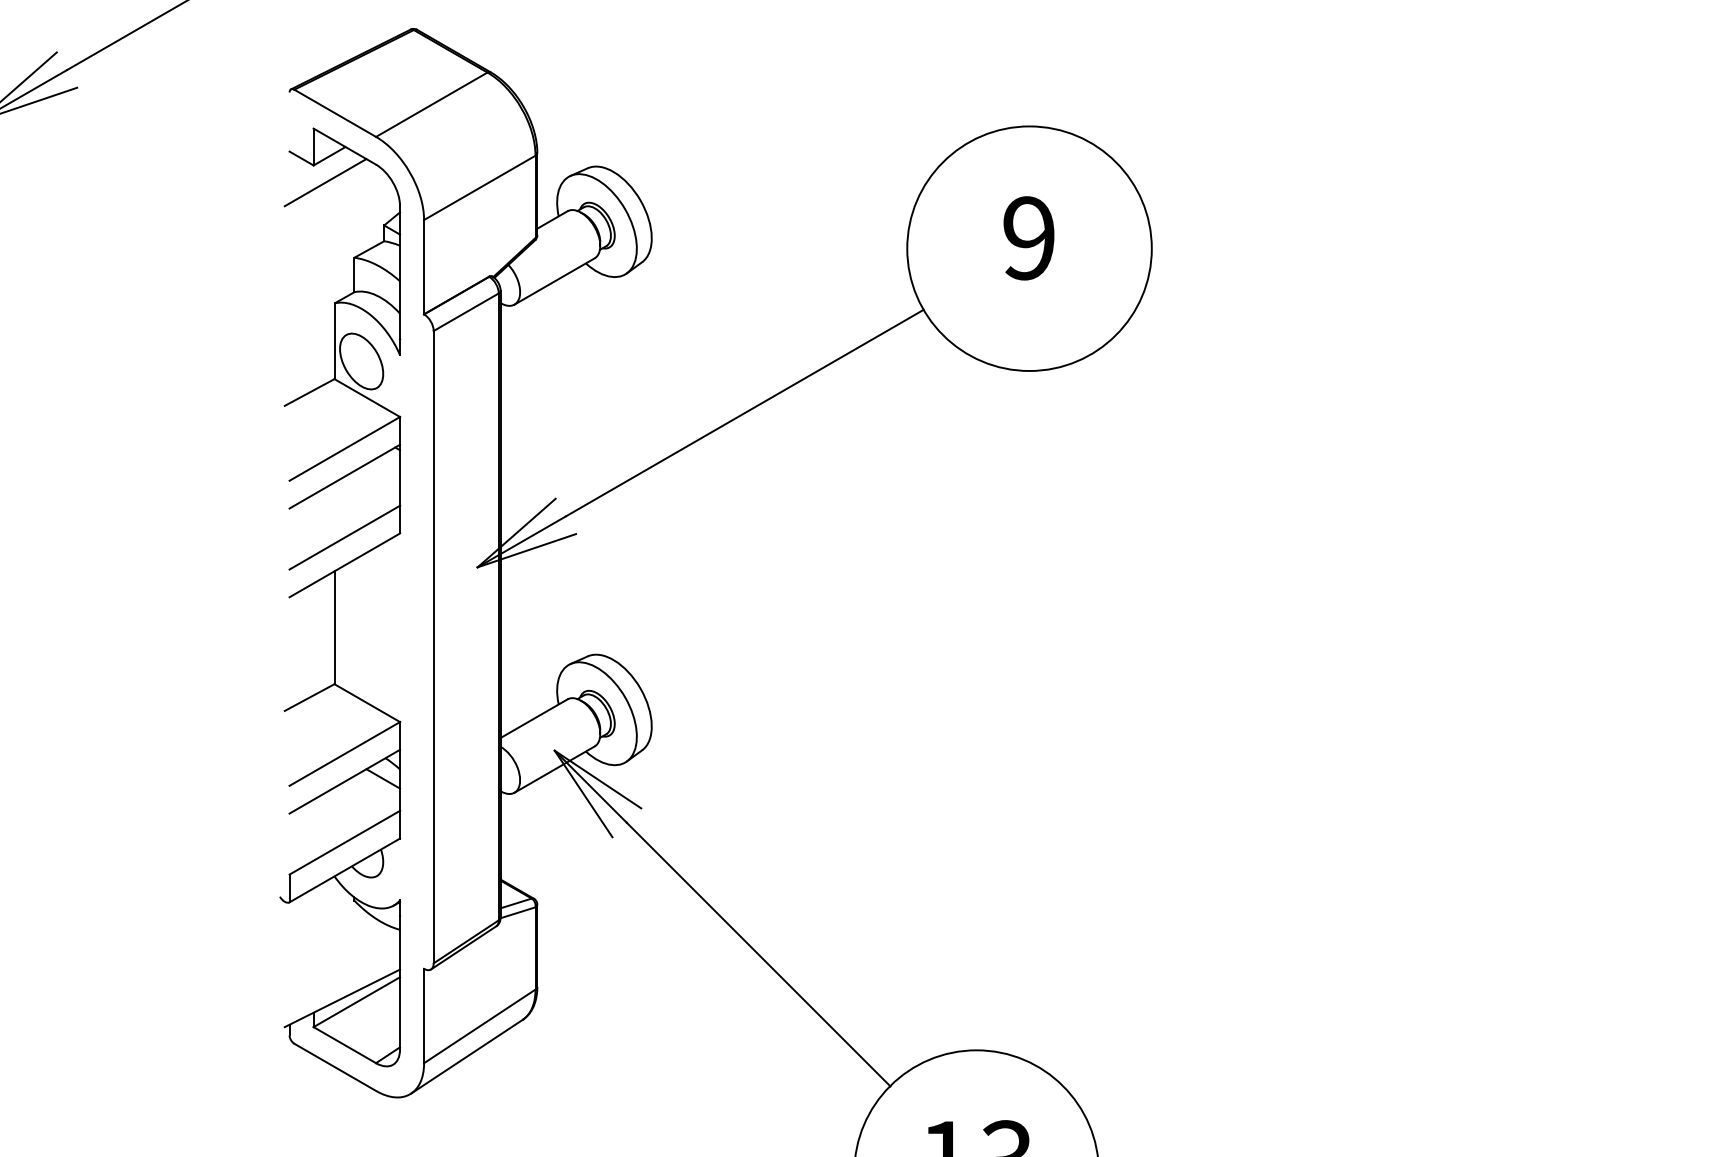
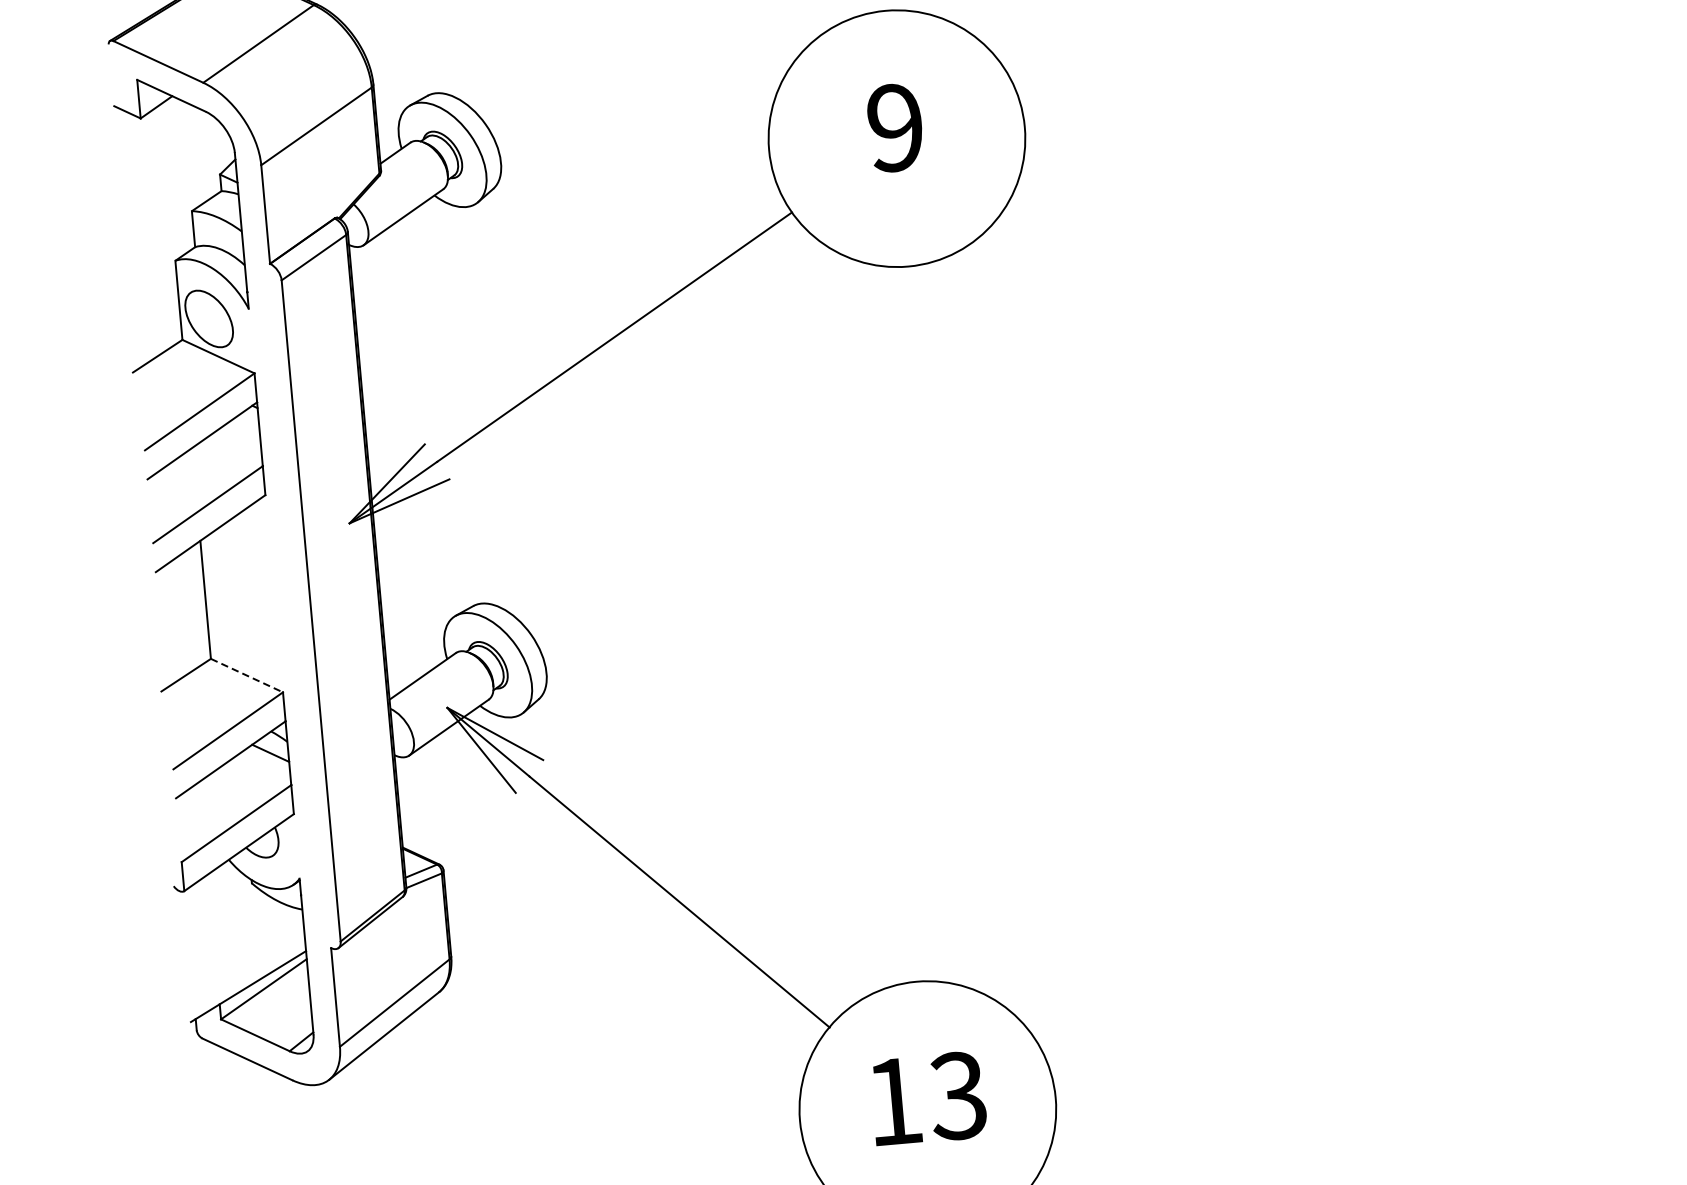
line: (325, 182) -> (154, 135), removed
line: (367, 703) -> (247, 675), solid -> dashed

